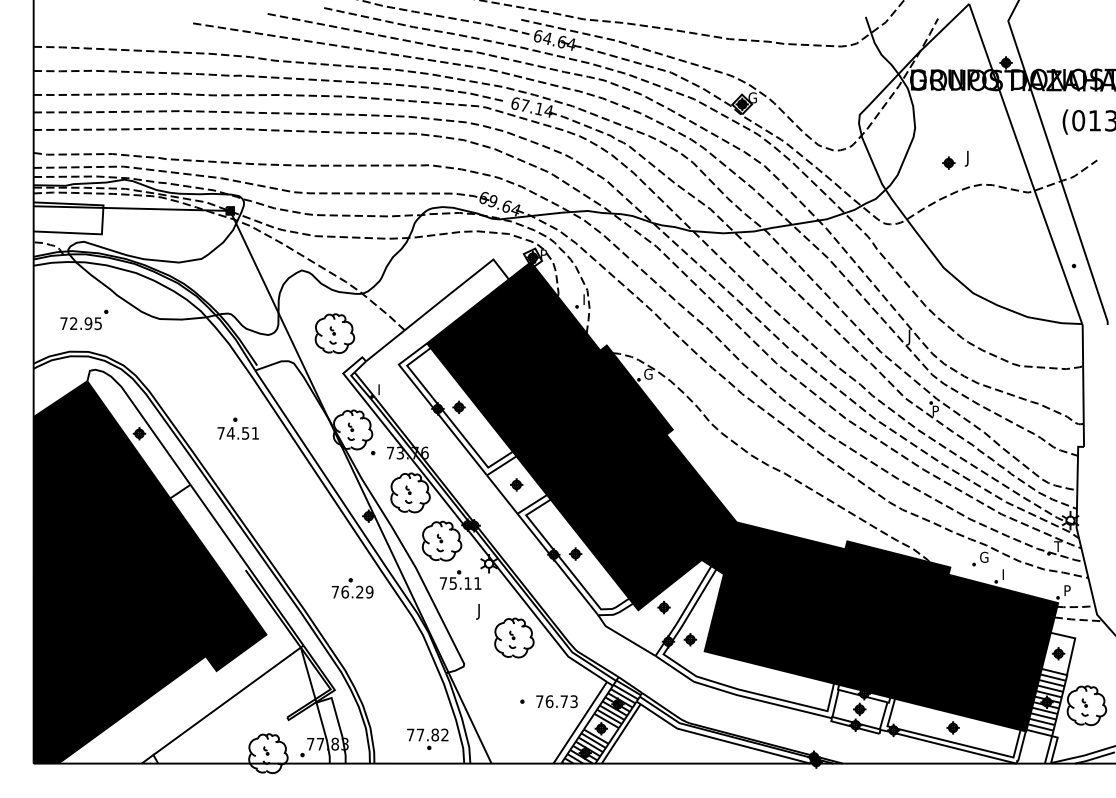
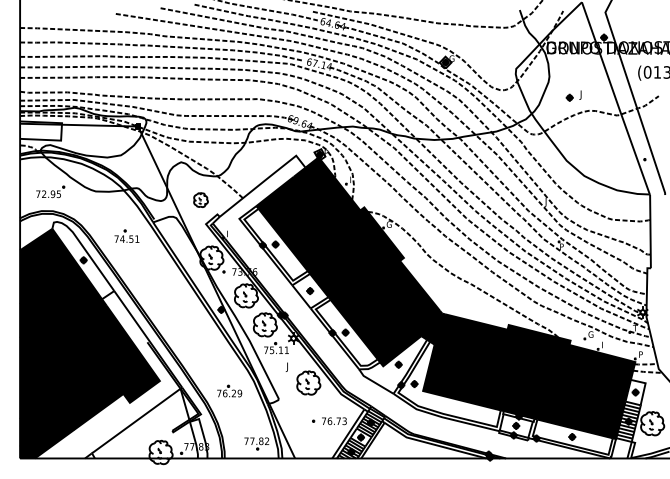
part: (334, 332) -> (200, 199), size x0.6
part: (237, 427) -> (126, 235), moved
part: (352, 587) -> (229, 390), moved

